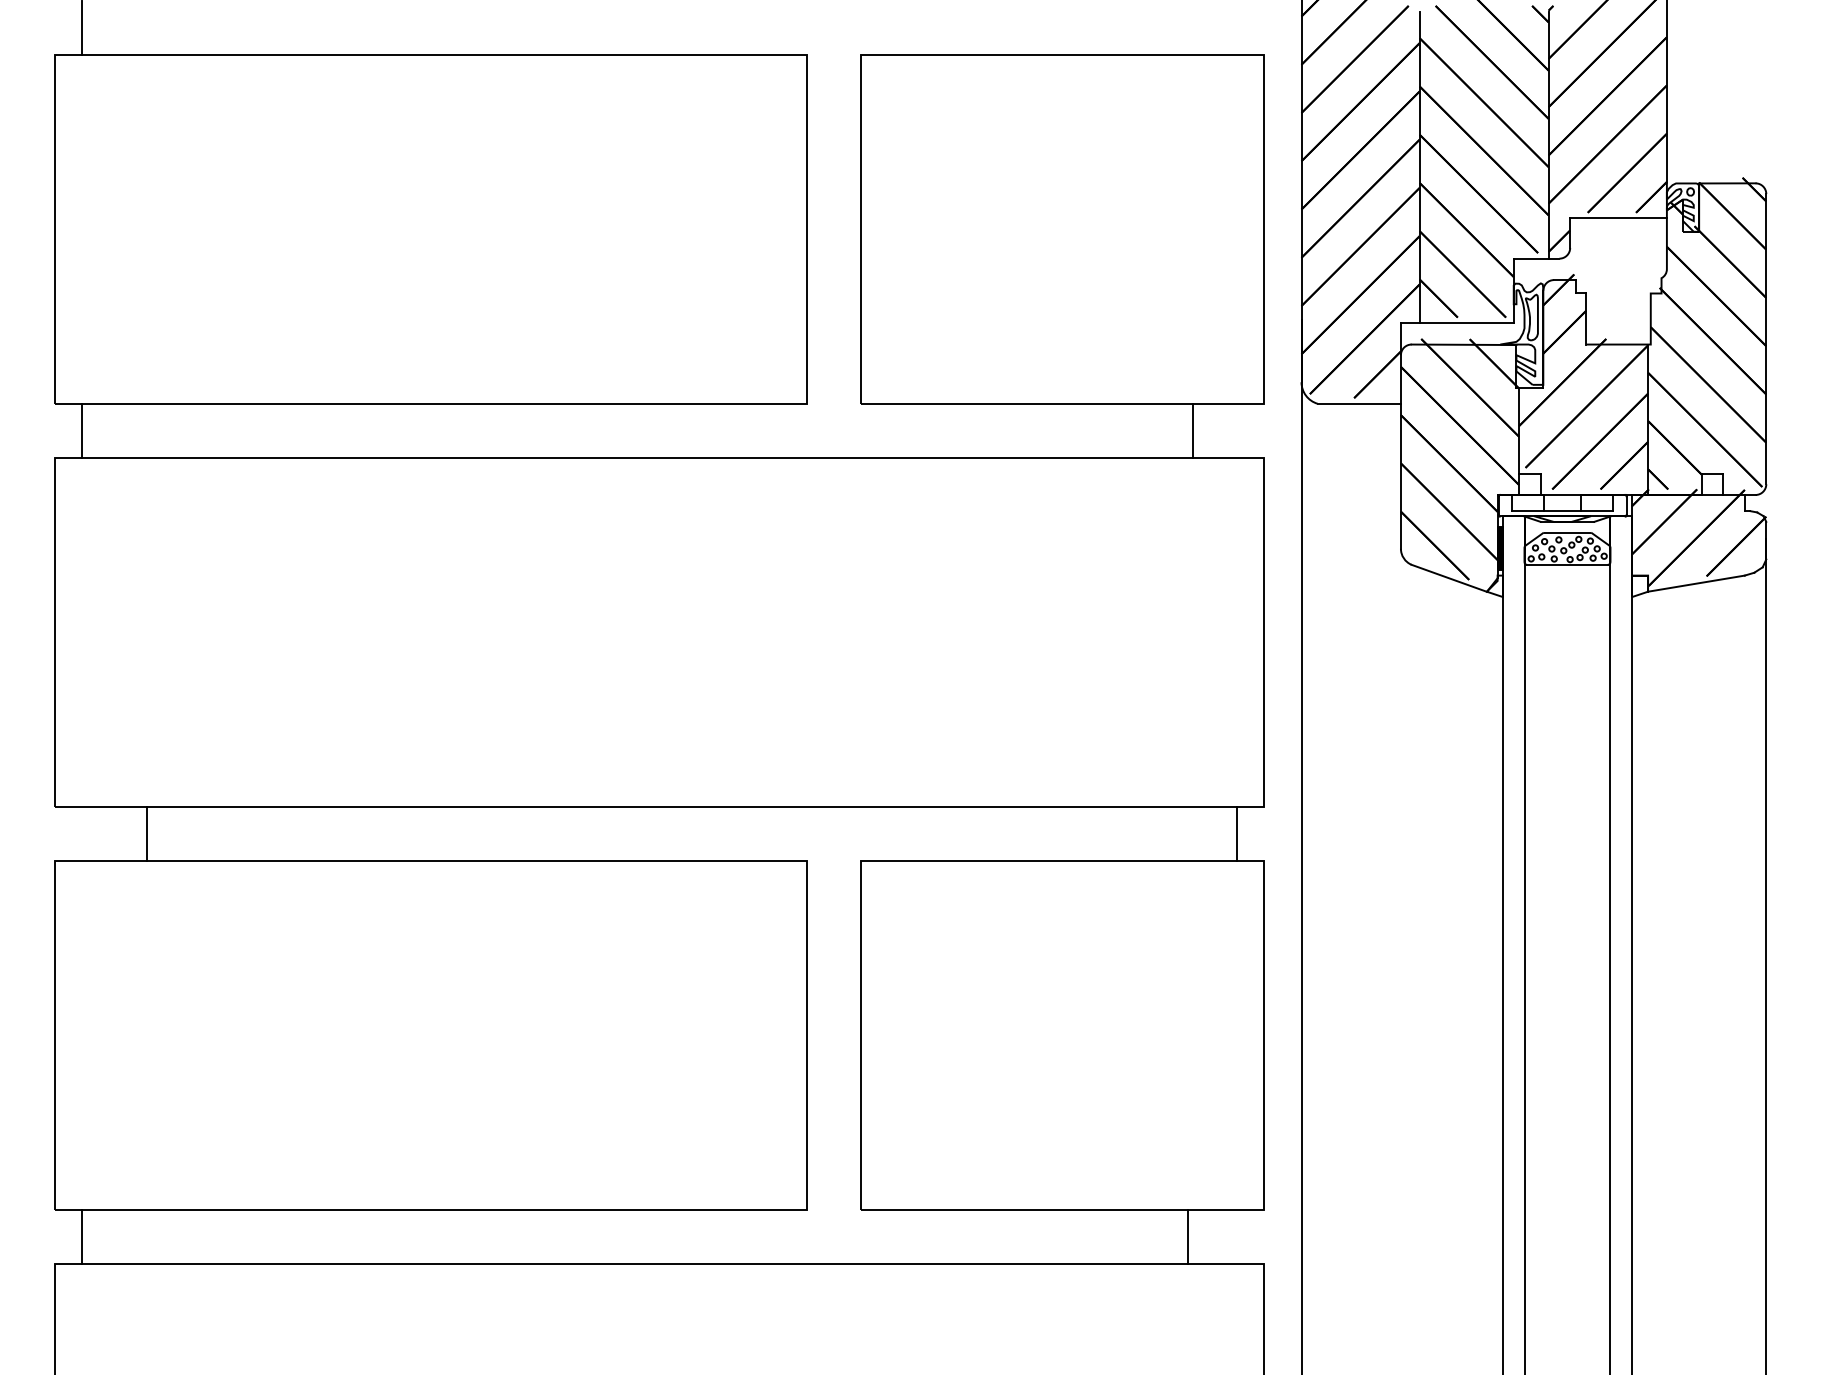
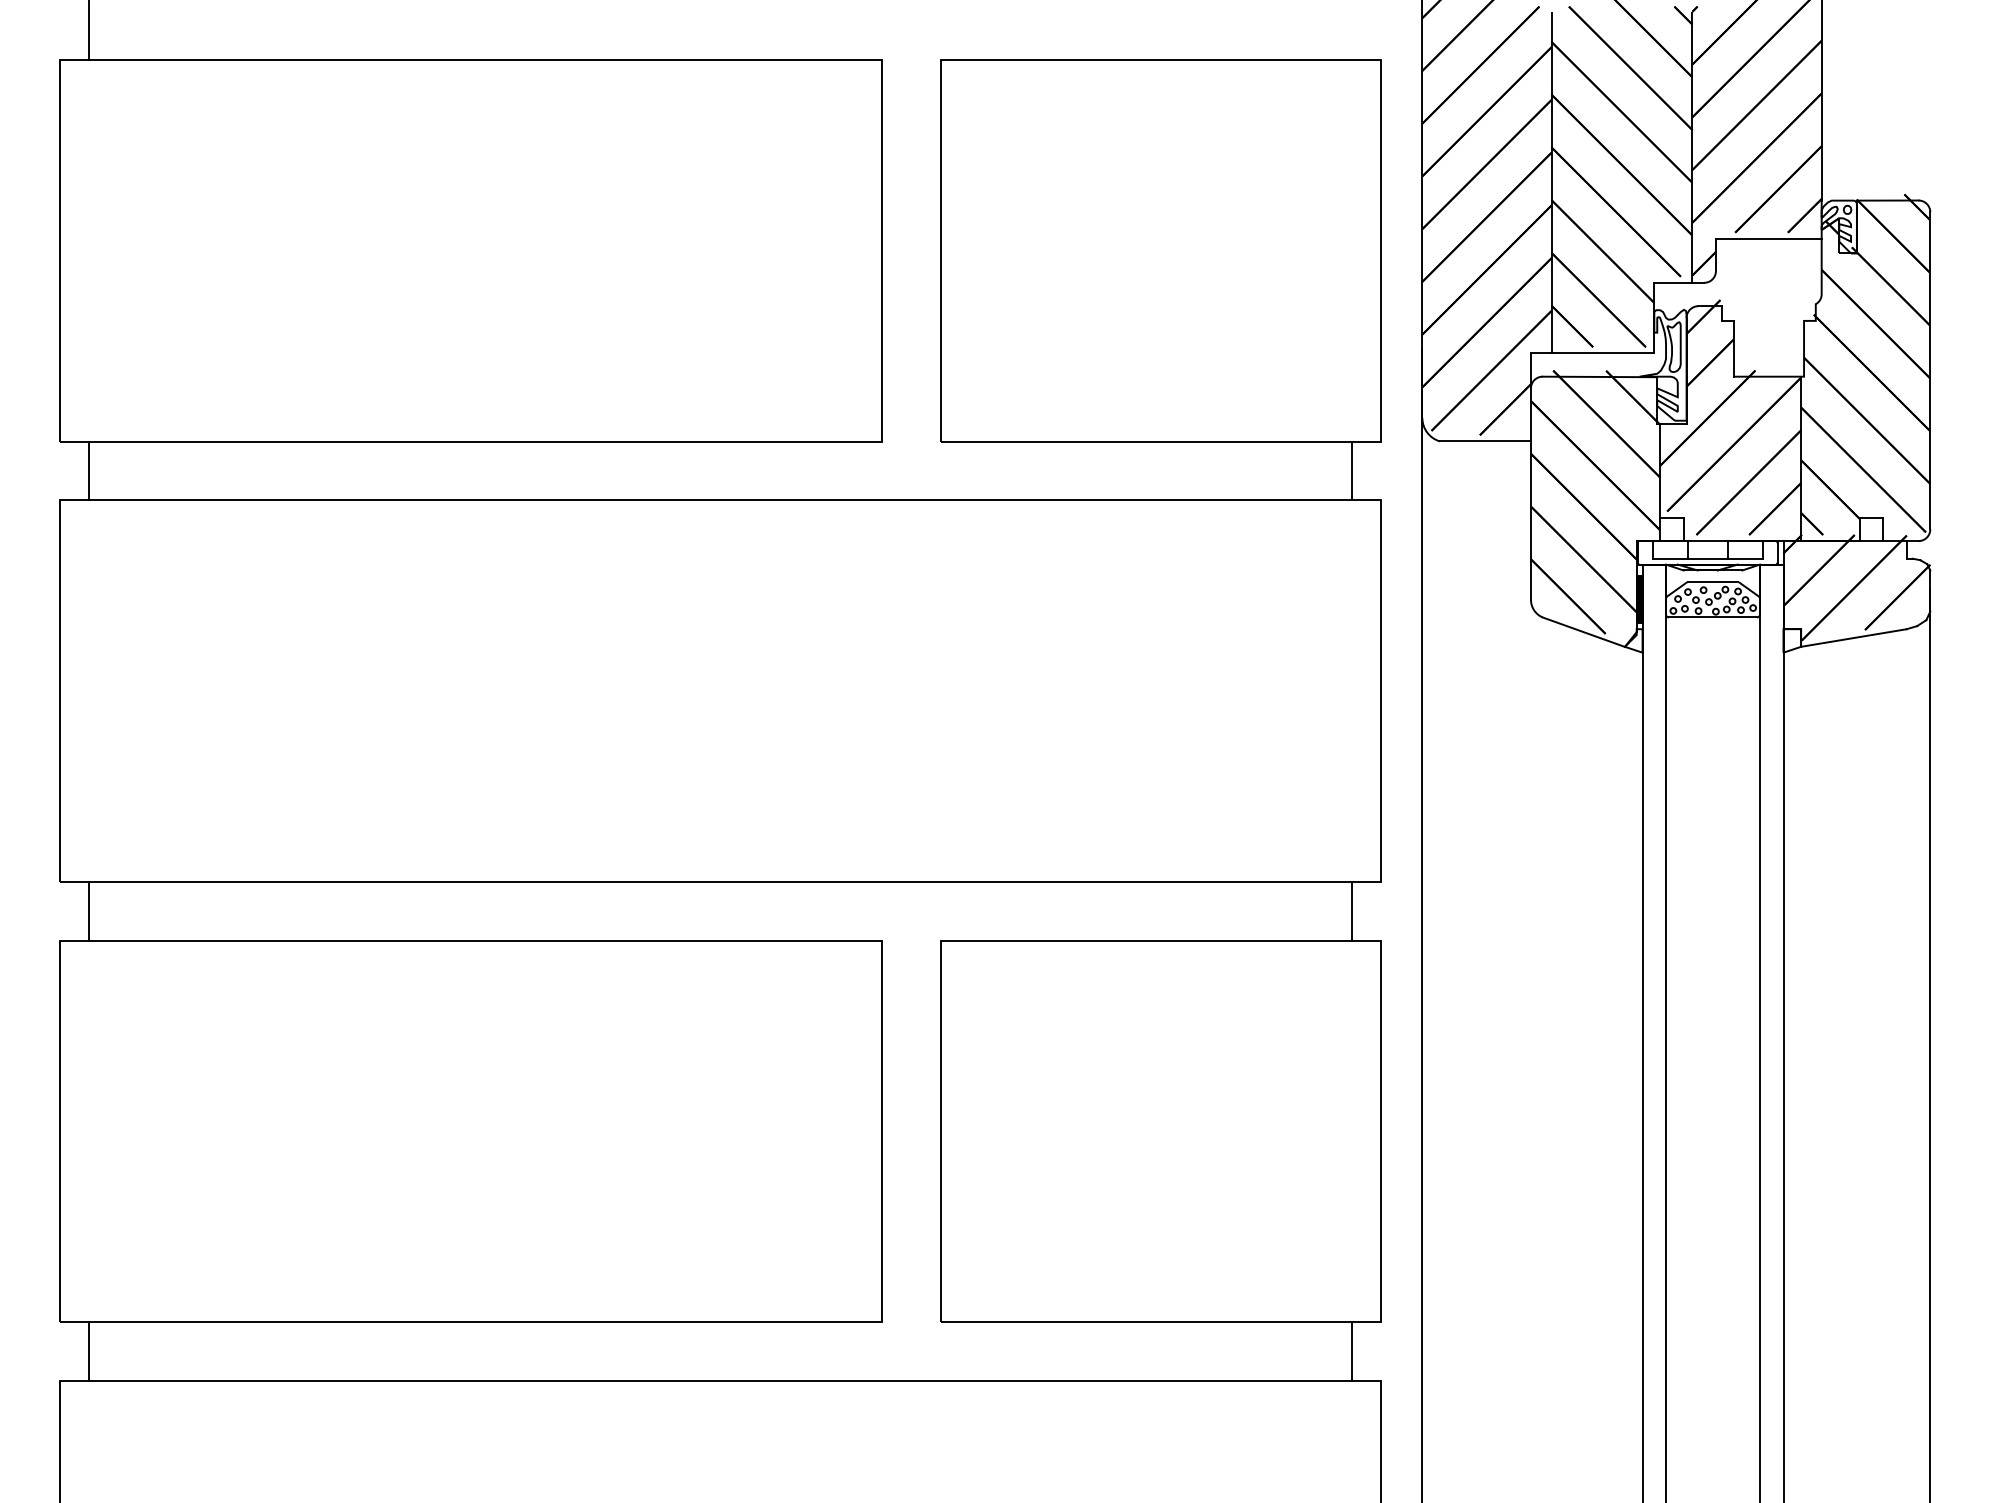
line: (1192, 430) -> (1351, 470), moved
line: (146, 832) -> (89, 910), moved
line: (1188, 1236) -> (1351, 1351), moved

